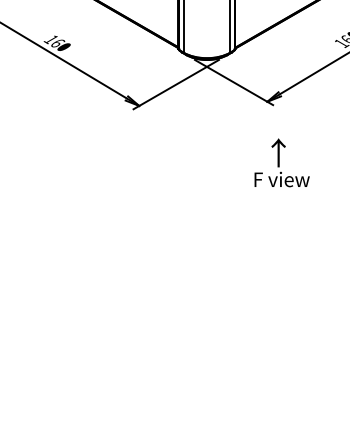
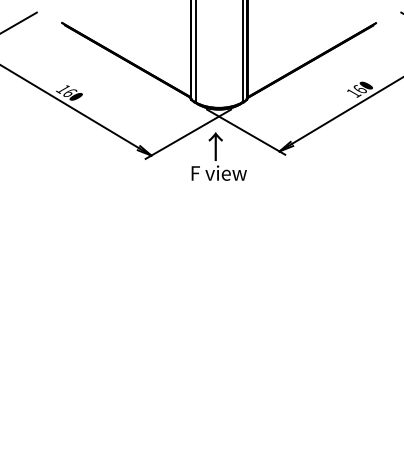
text: (281, 162) -> (218, 156), moved

